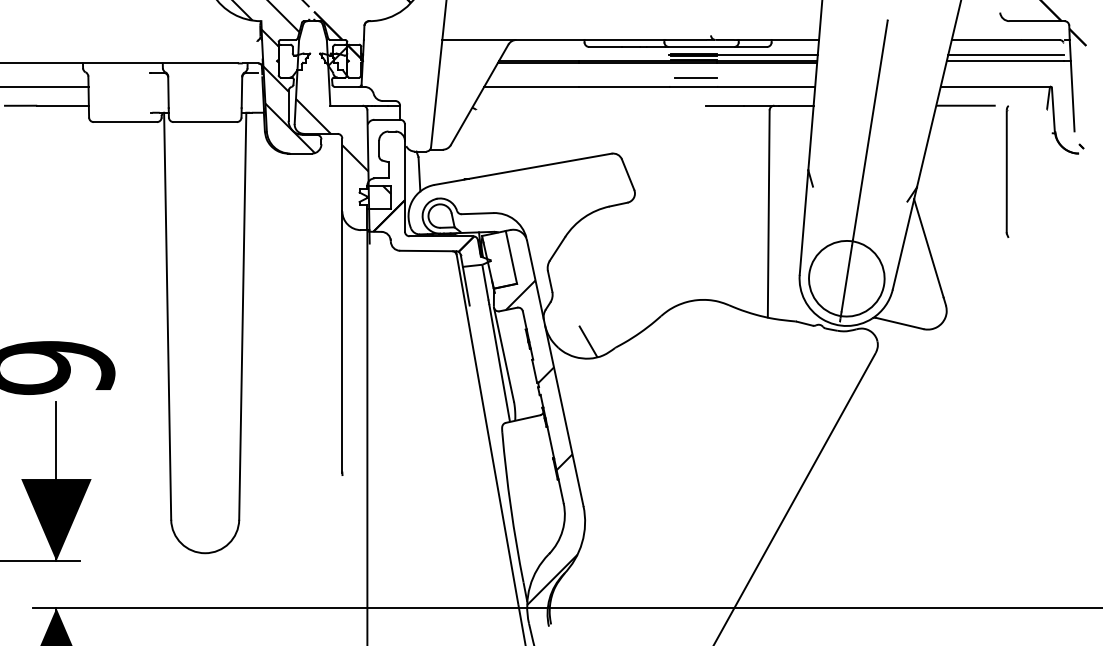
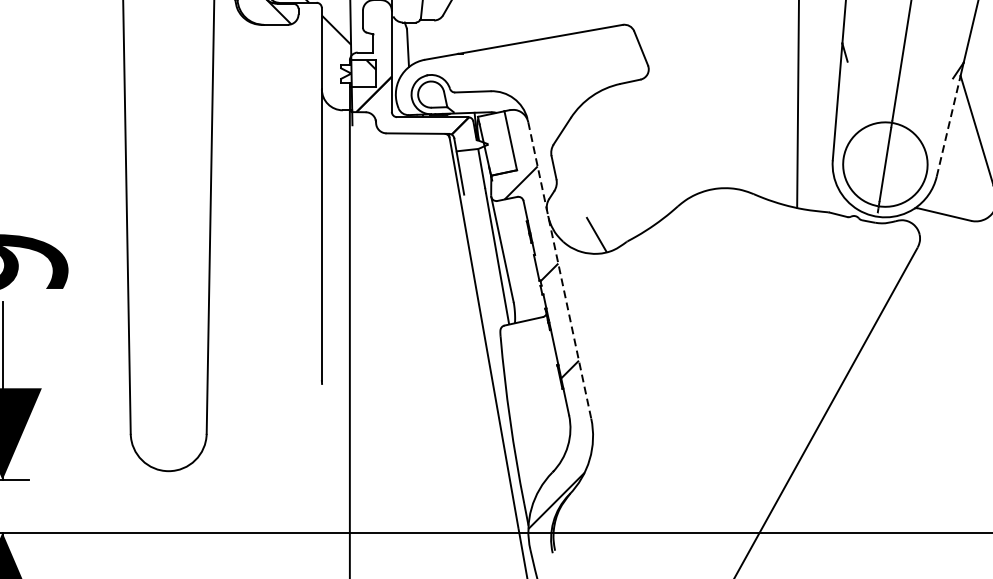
line: (903, 243) -> (948, 125), solid -> dashed
line: (555, 373) -> (559, 270), solid -> dashed

